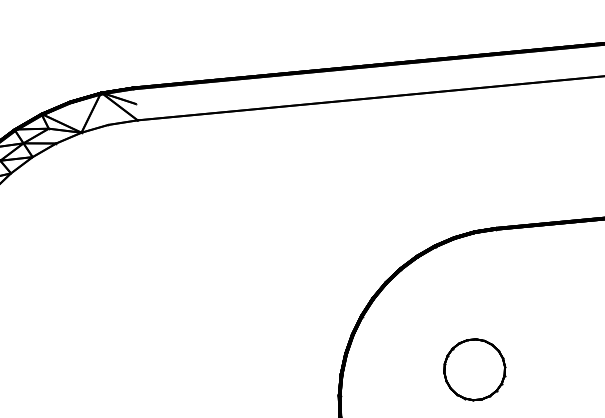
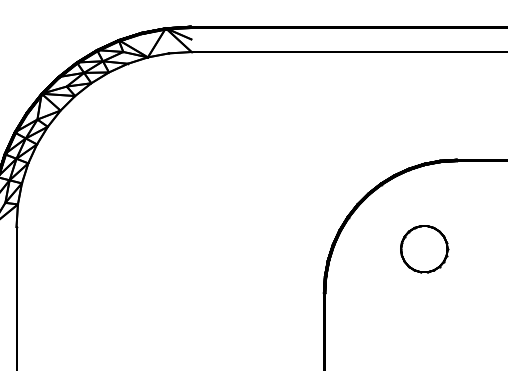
part: (474, 370) -> (424, 249), moved

